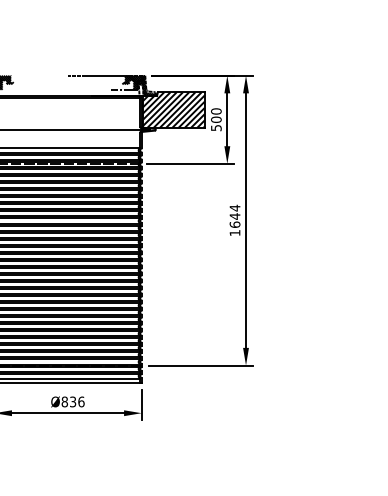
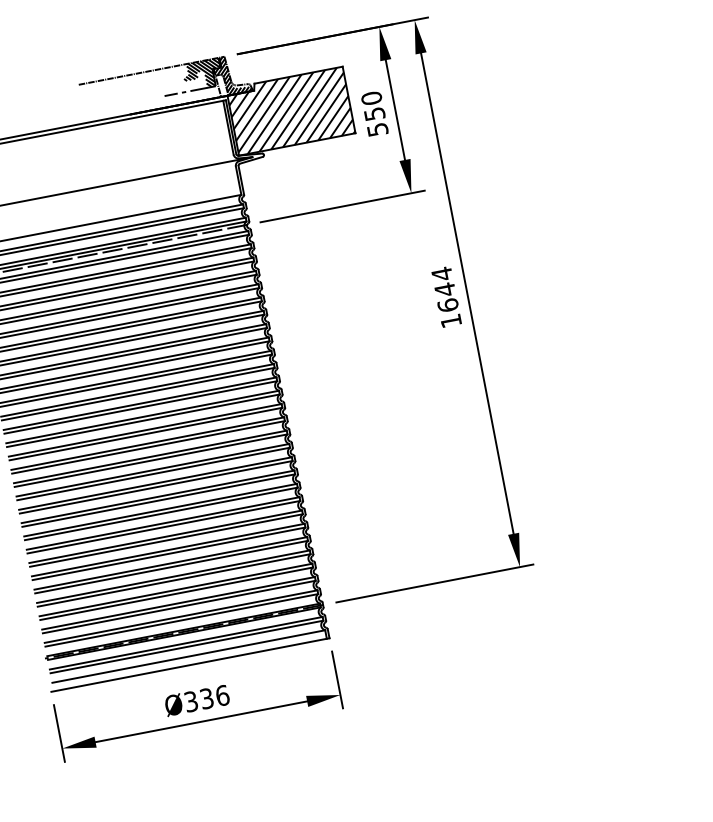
text: (216, 119) -> (374, 113), 500 -> 550
text: (64, 401) -> (190, 700), Ø836 -> Ø336

